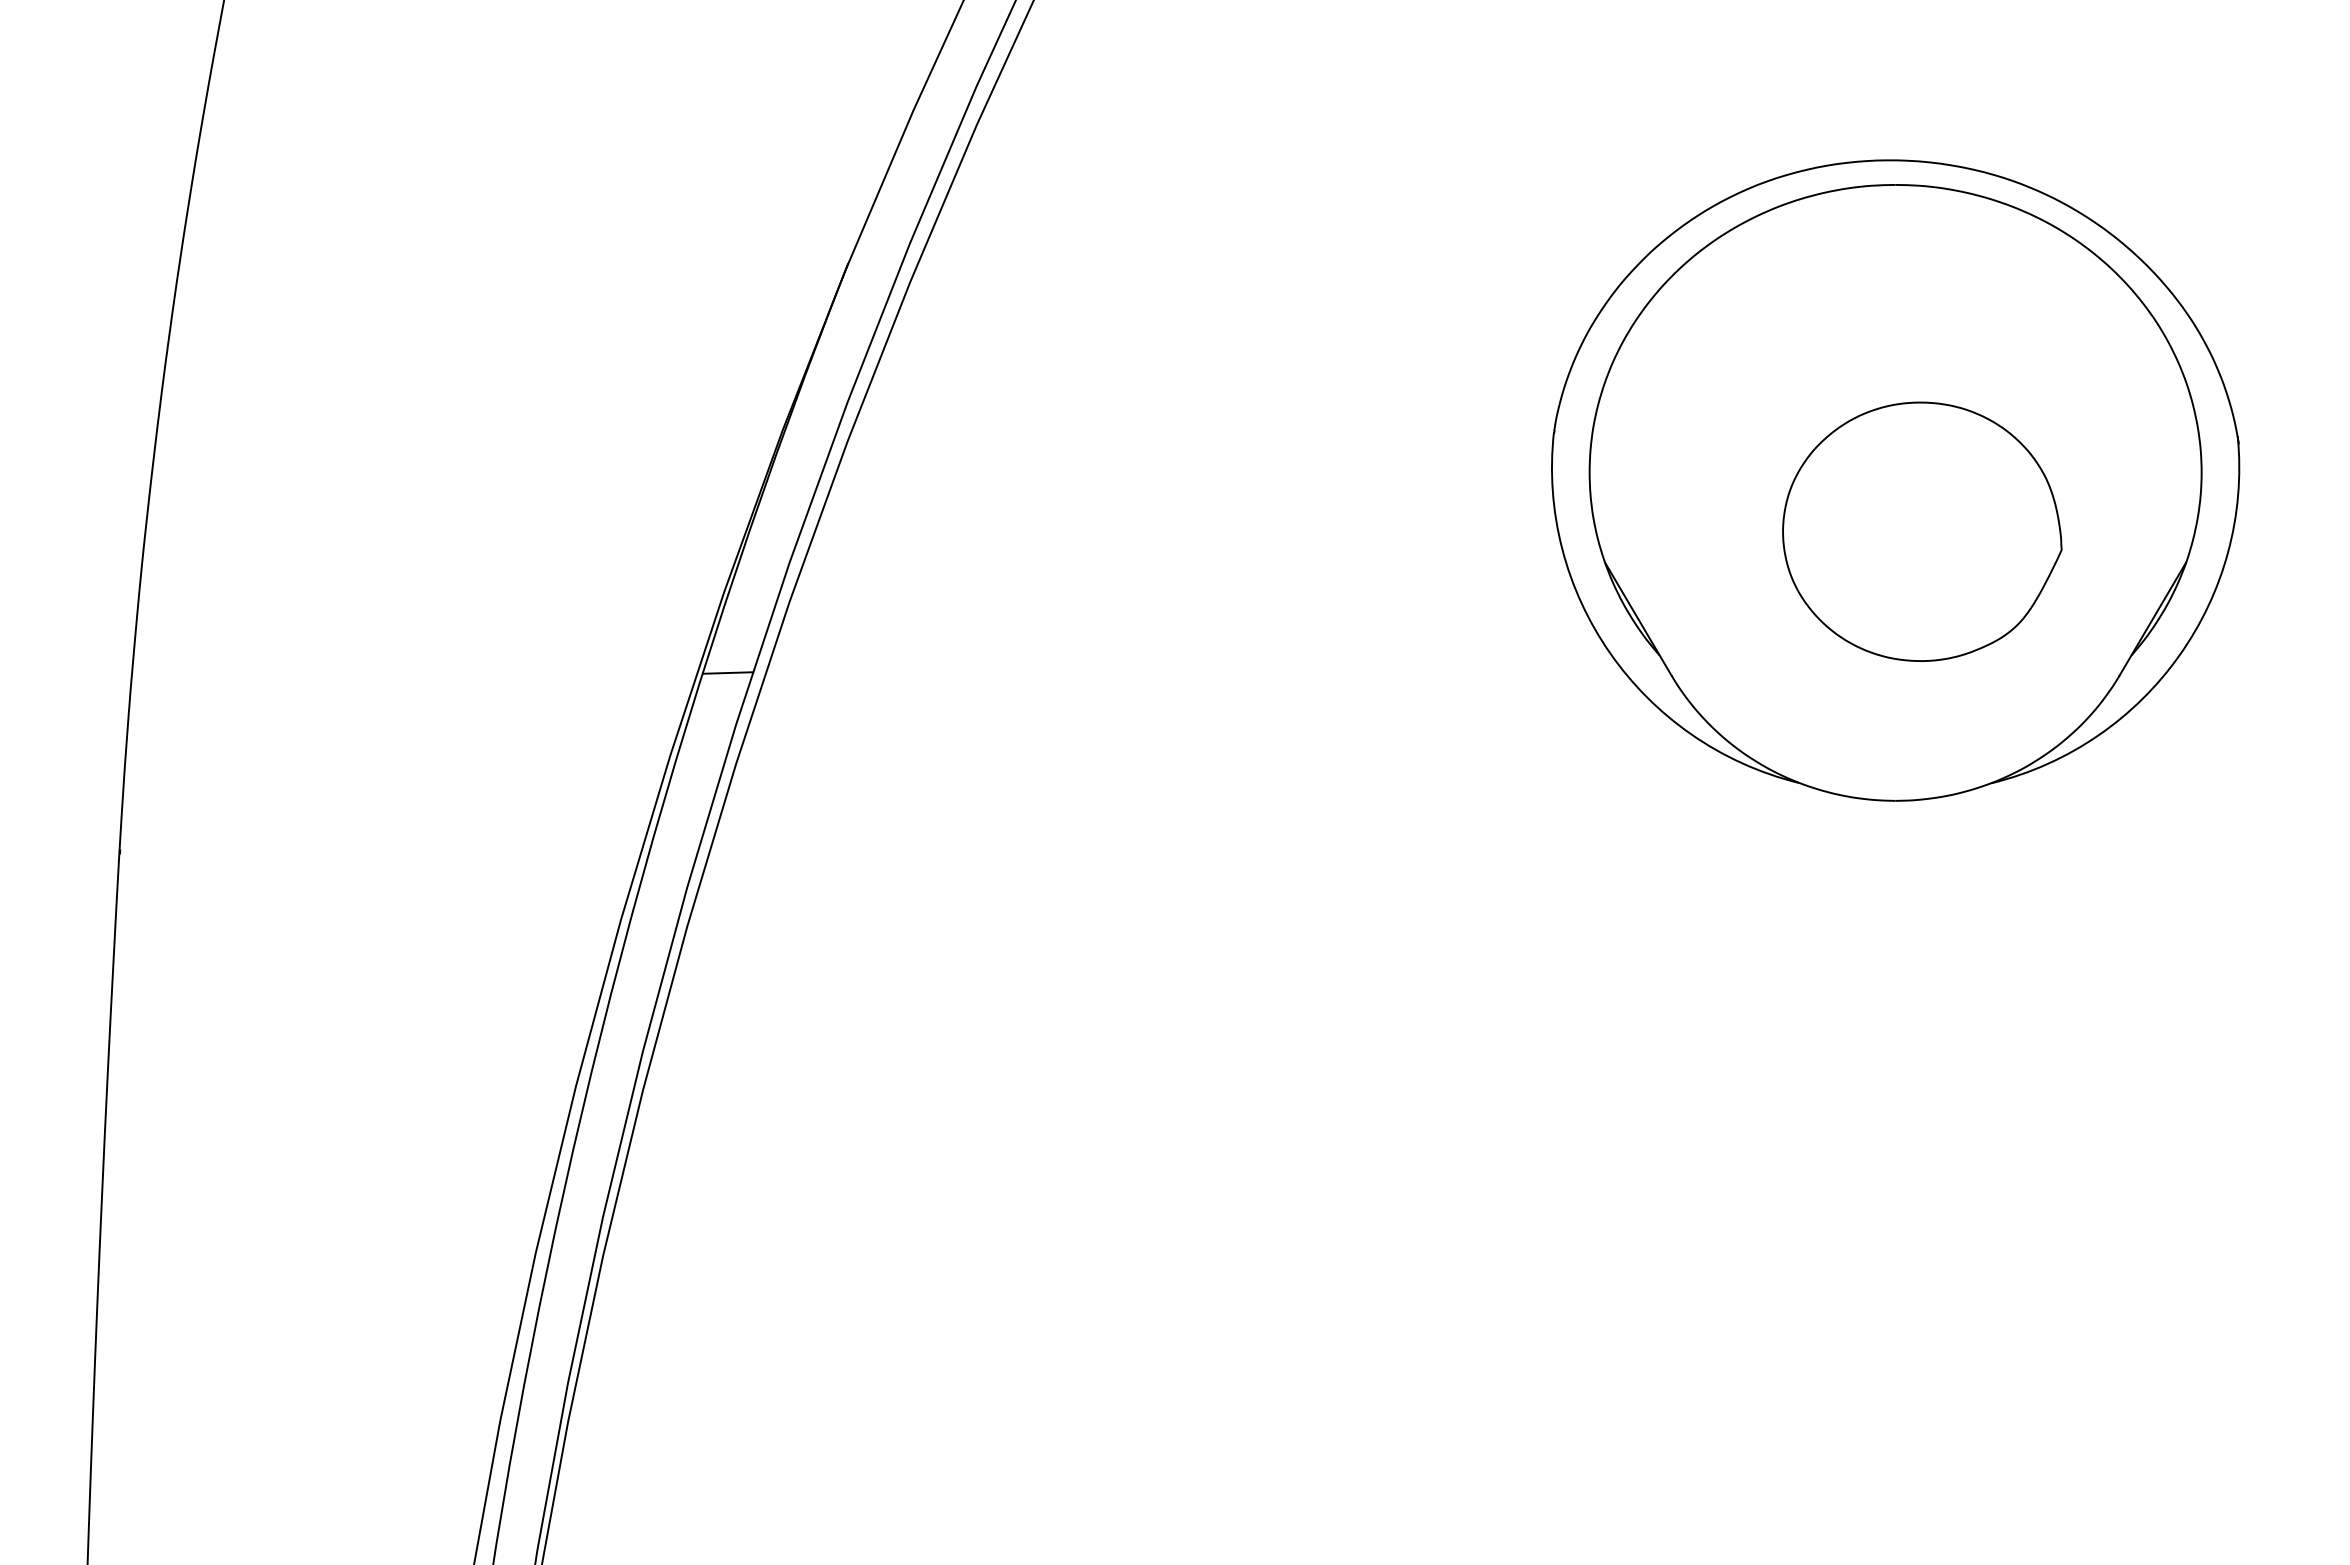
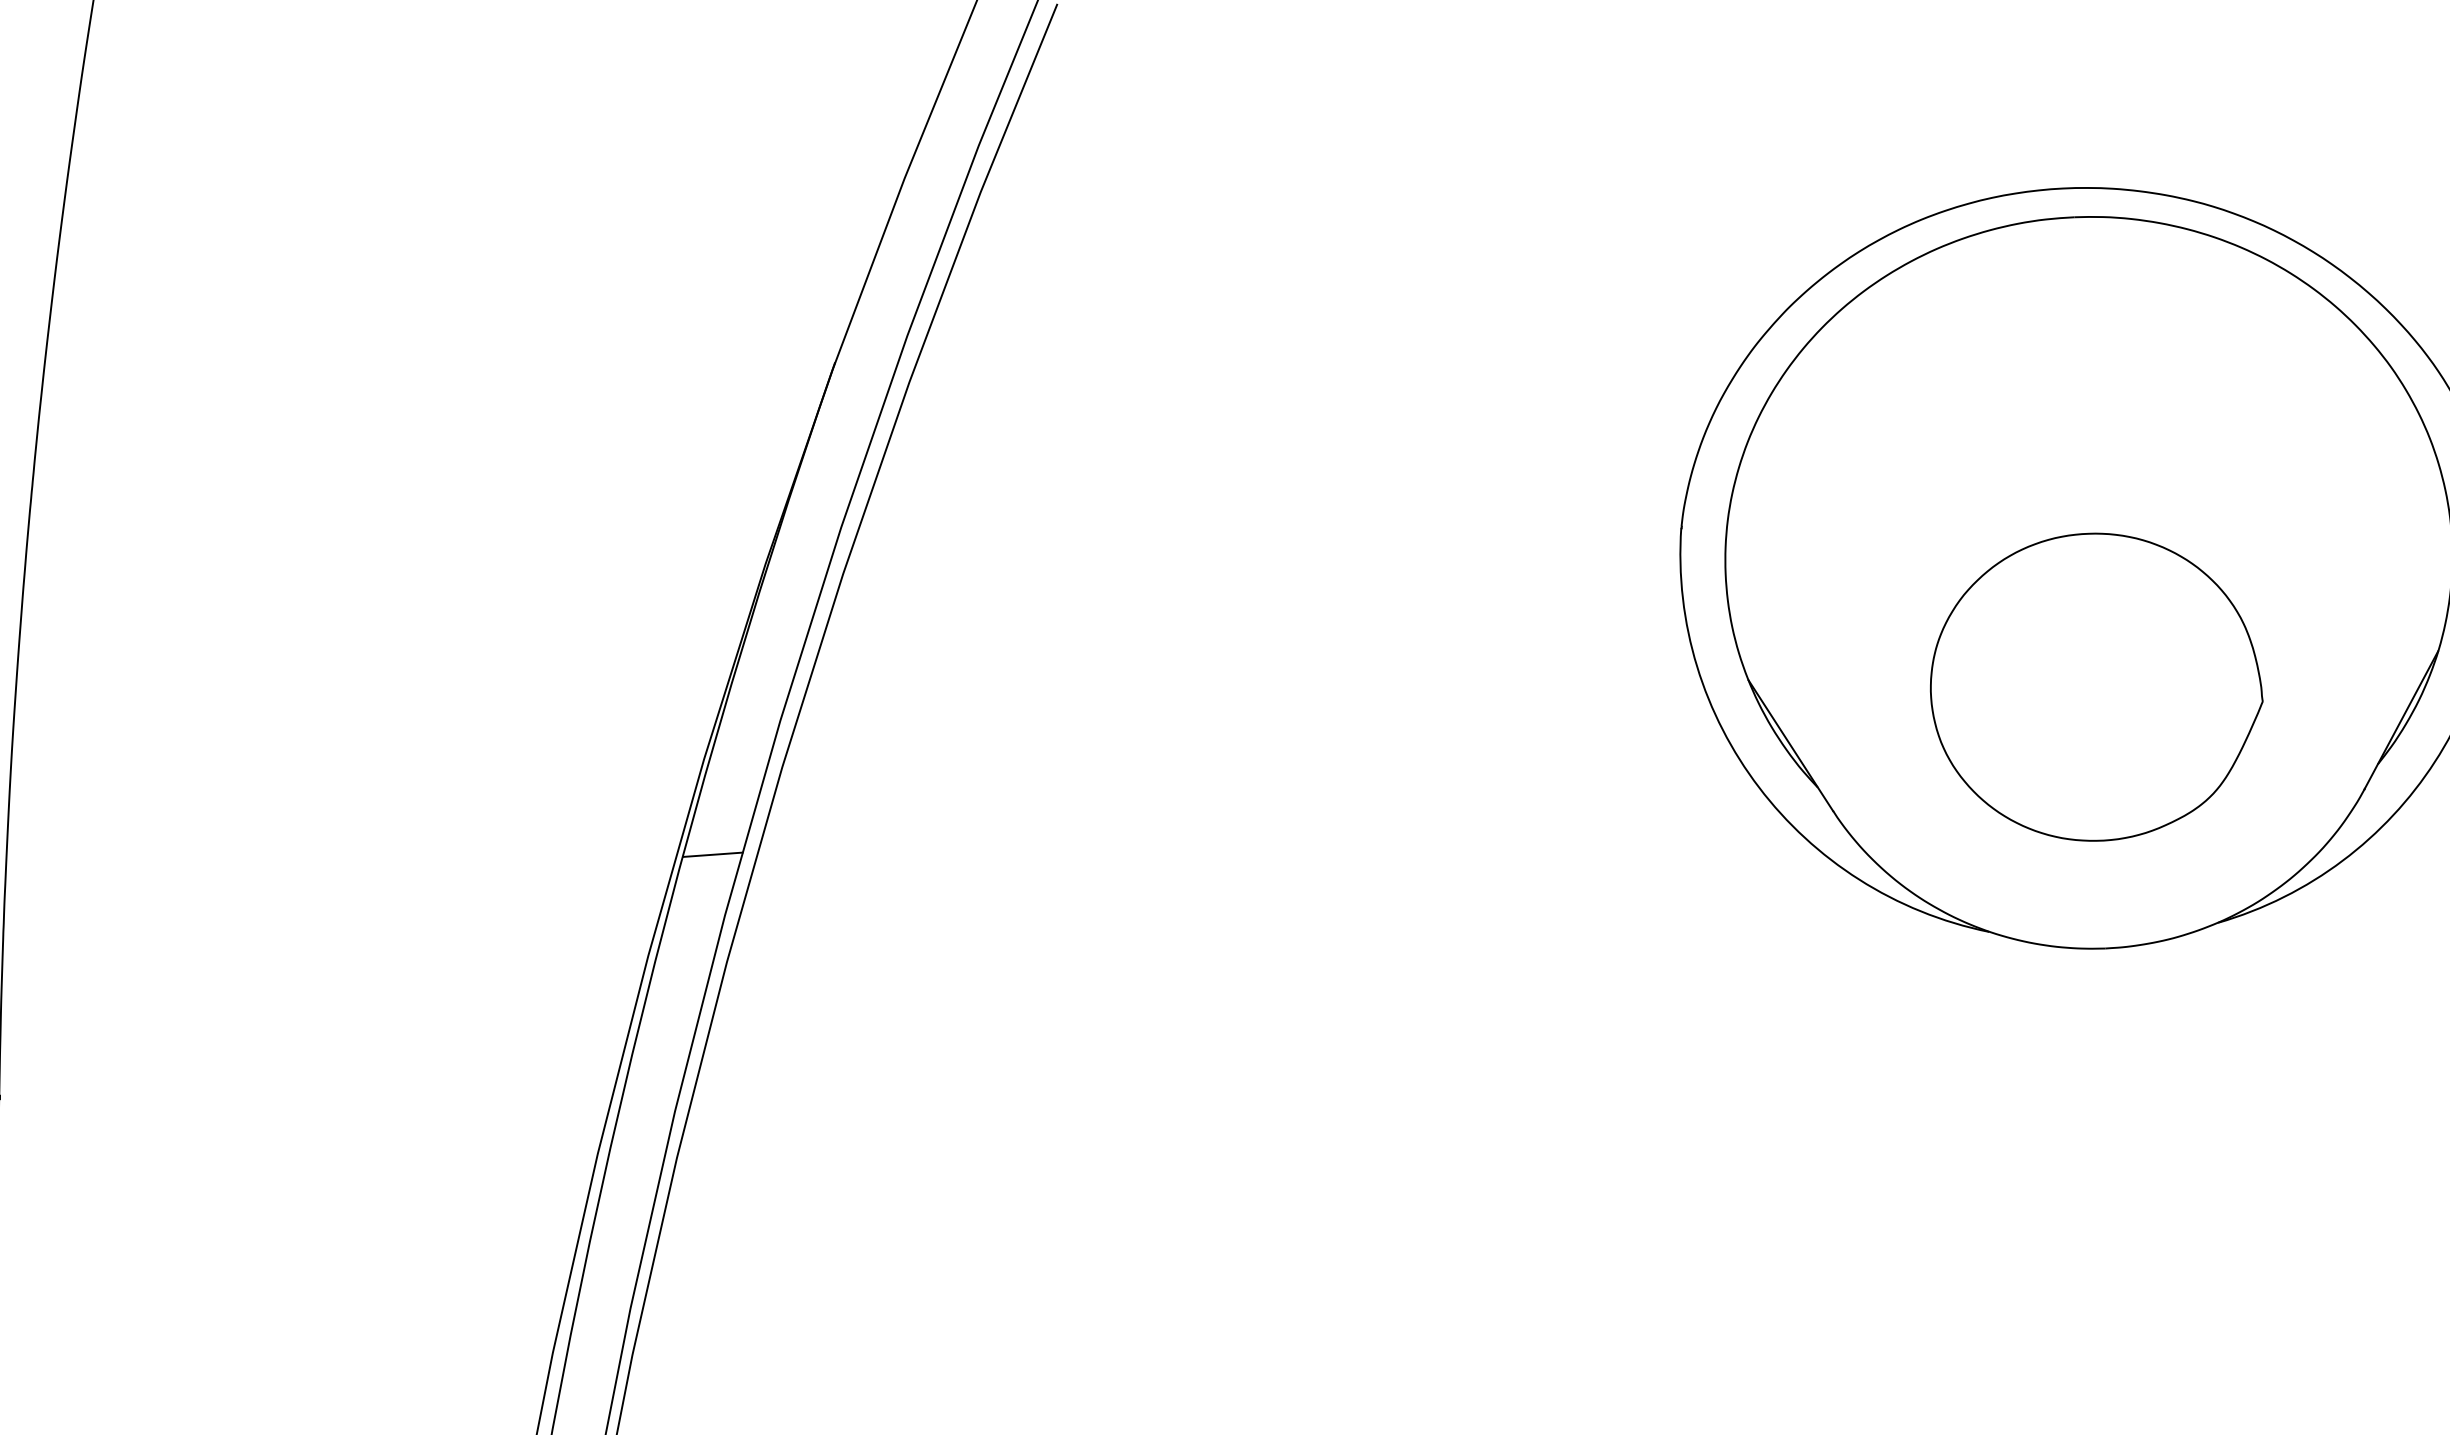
part: (1922, 531) -> (2096, 686), moved

